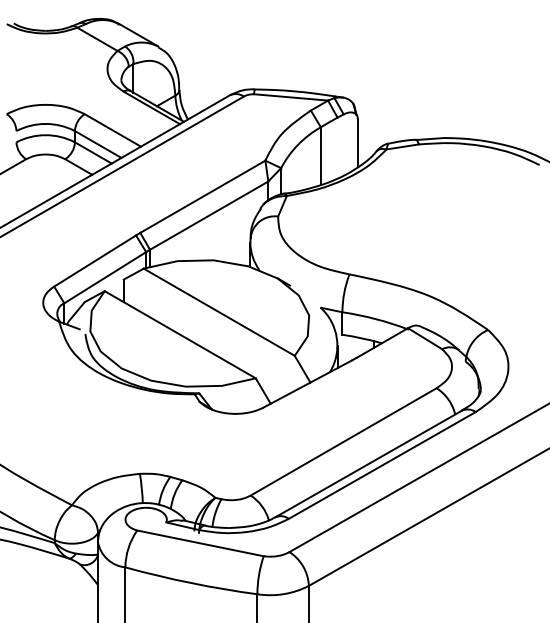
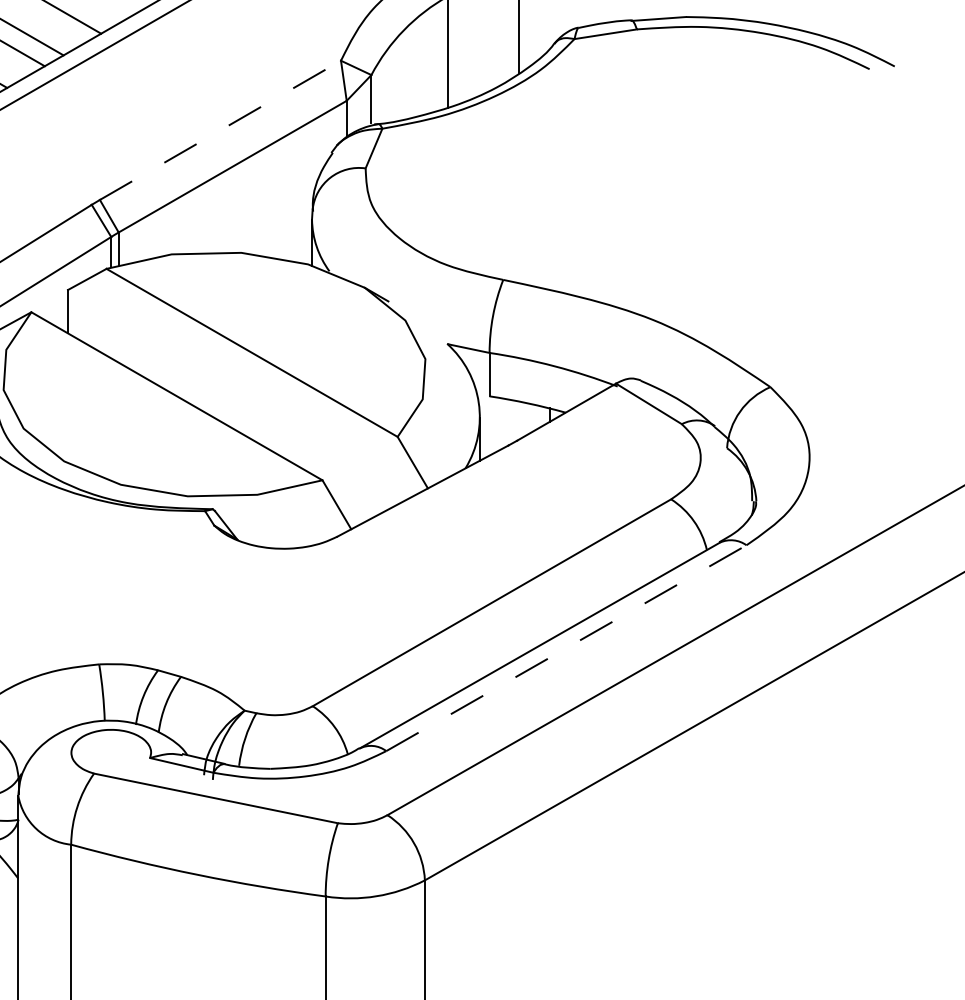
line: (203, 196) -> (221, 129), solid -> dashed
line: (382, 465) -> (566, 648), solid -> dashed

